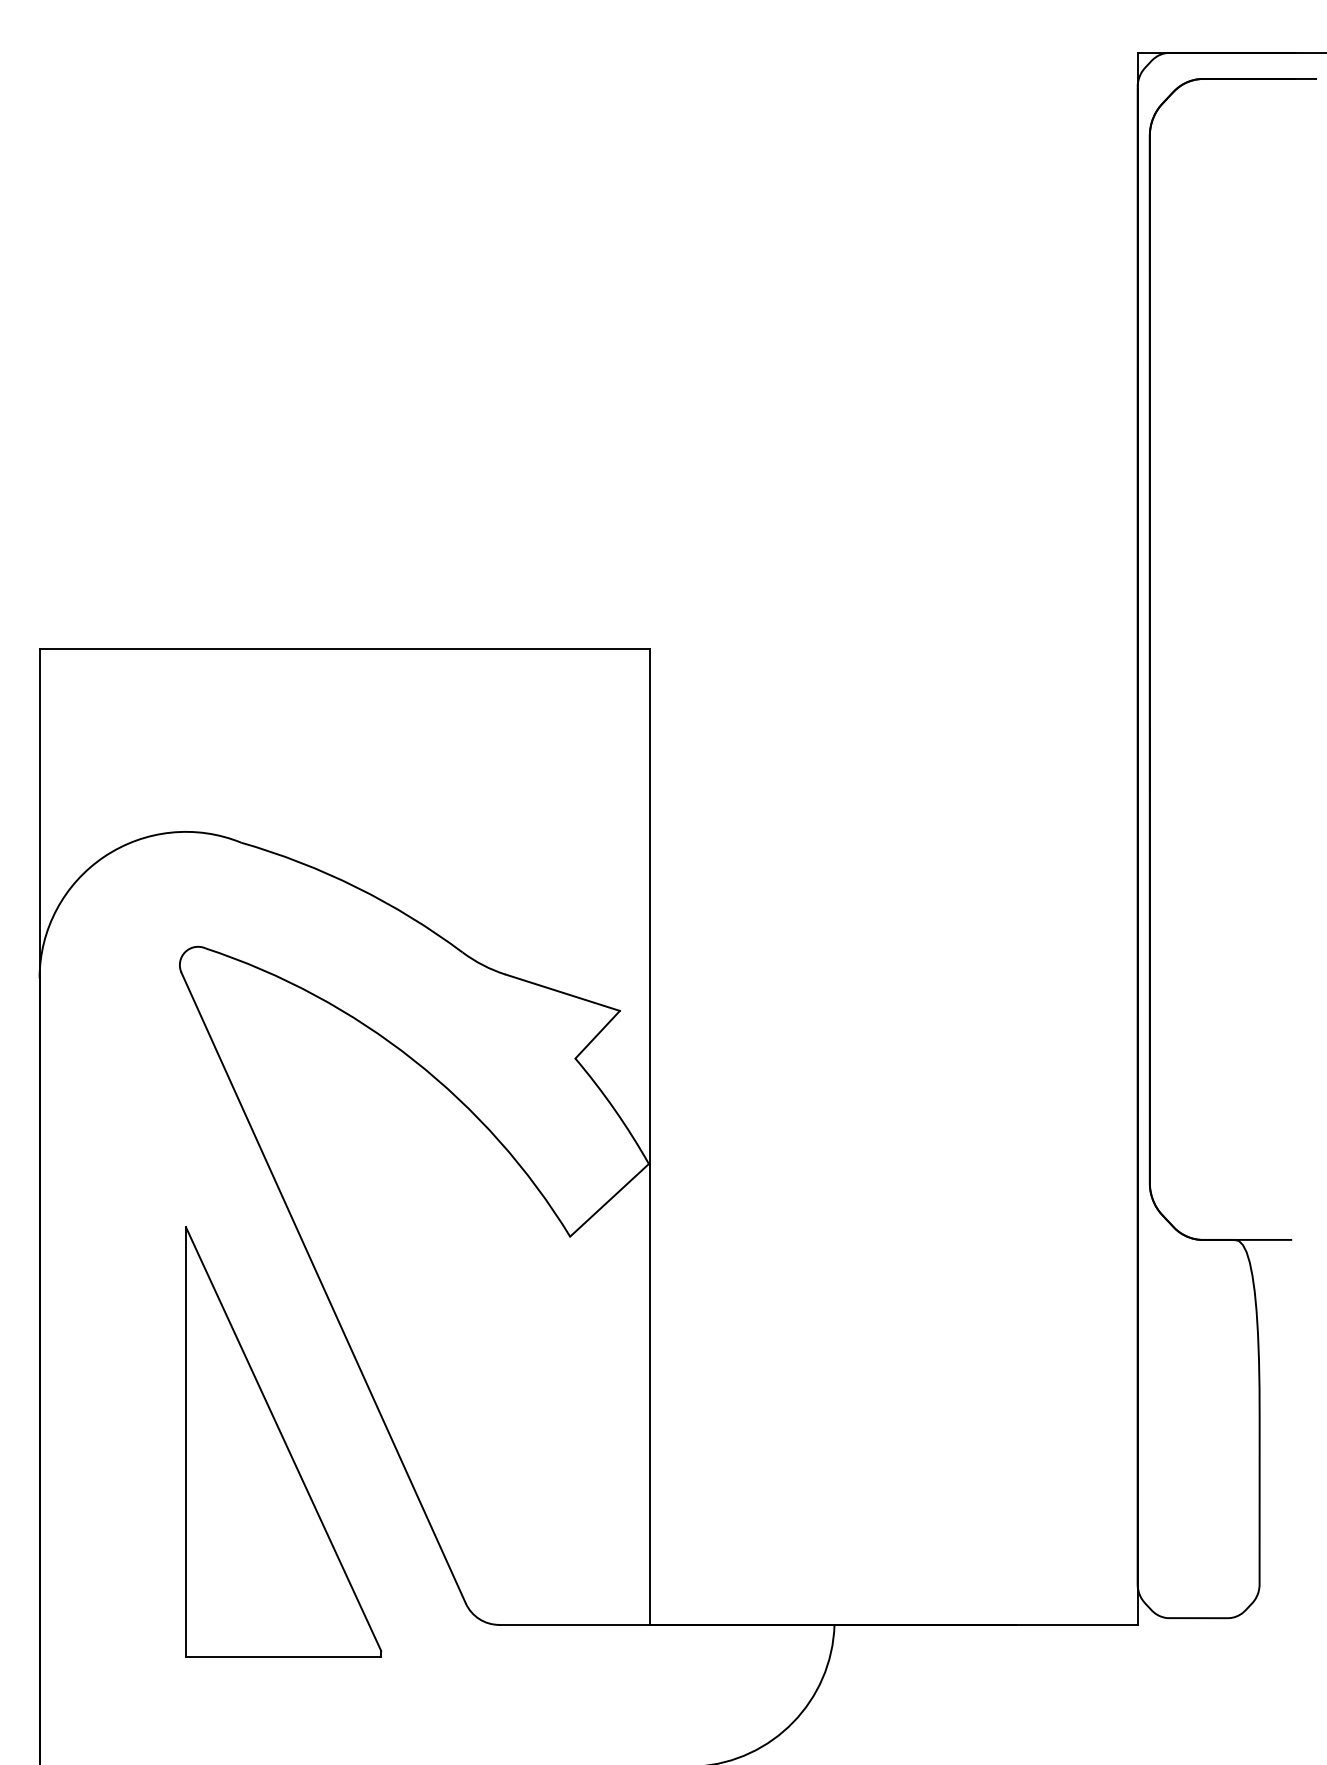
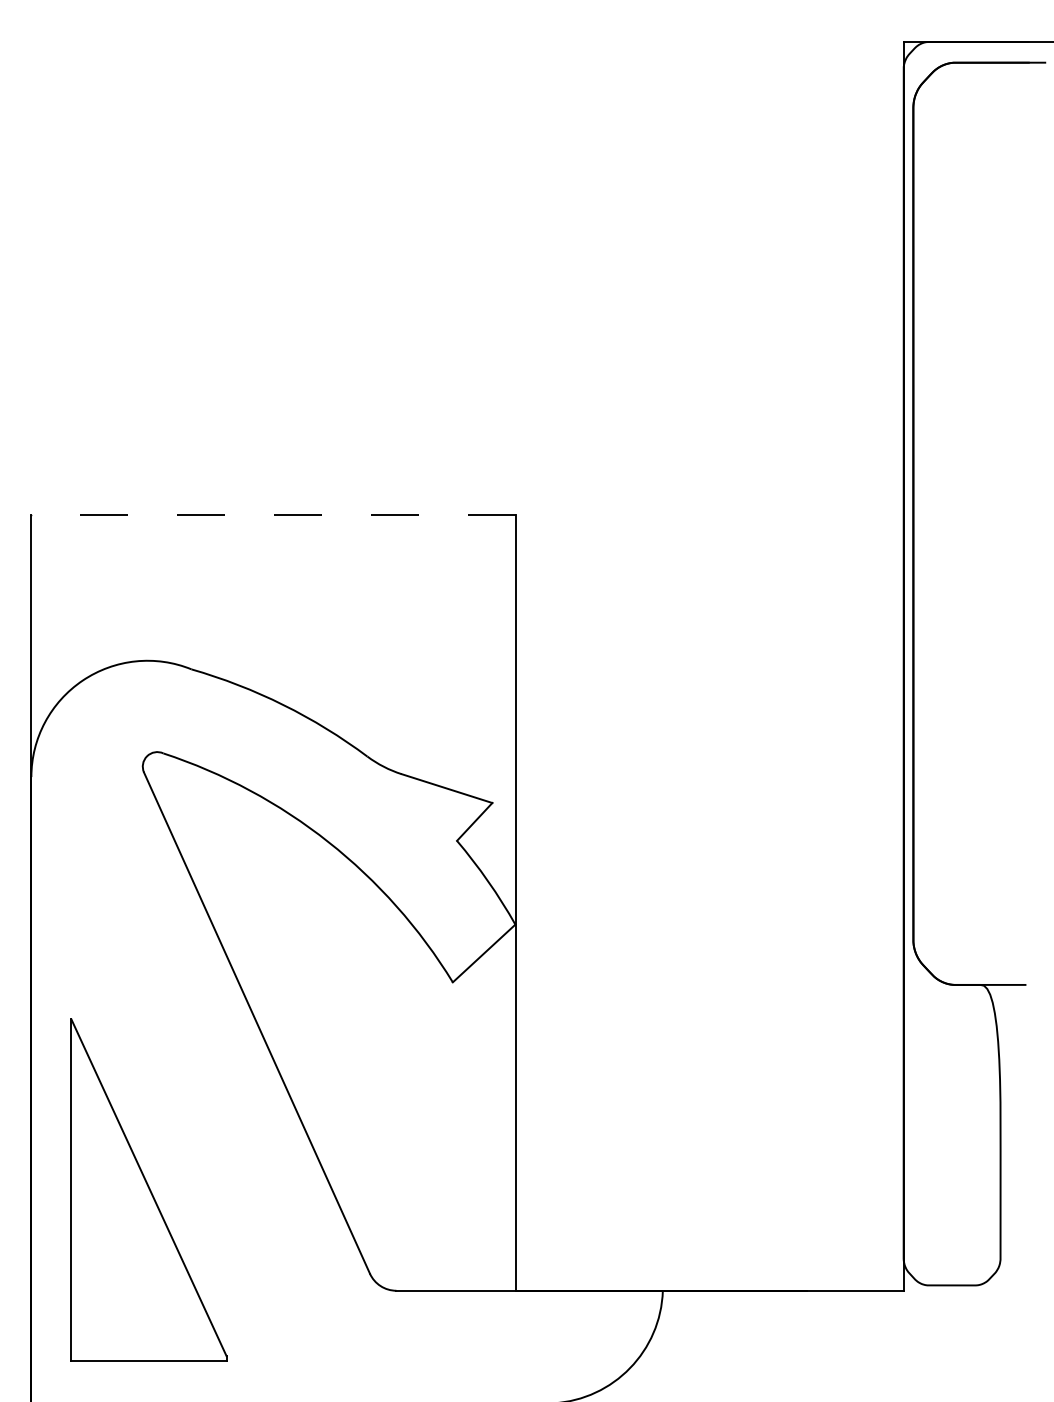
line: (344, 648) -> (273, 515), solid -> dashed
part: (283, 1441) -> (148, 1189), moved

